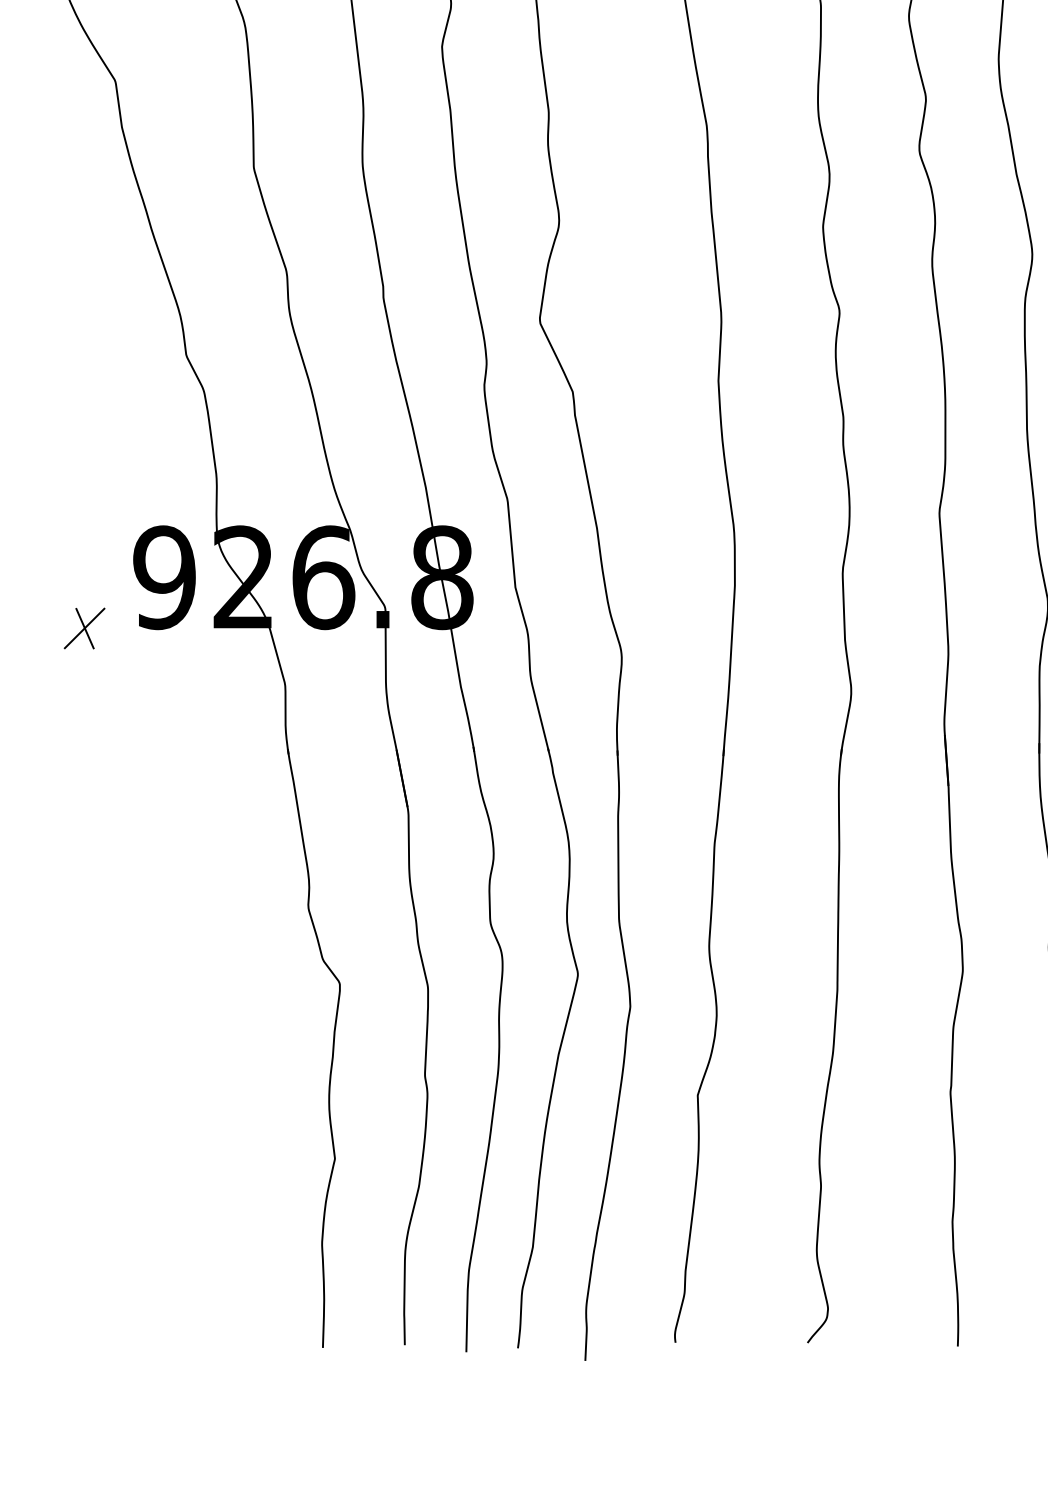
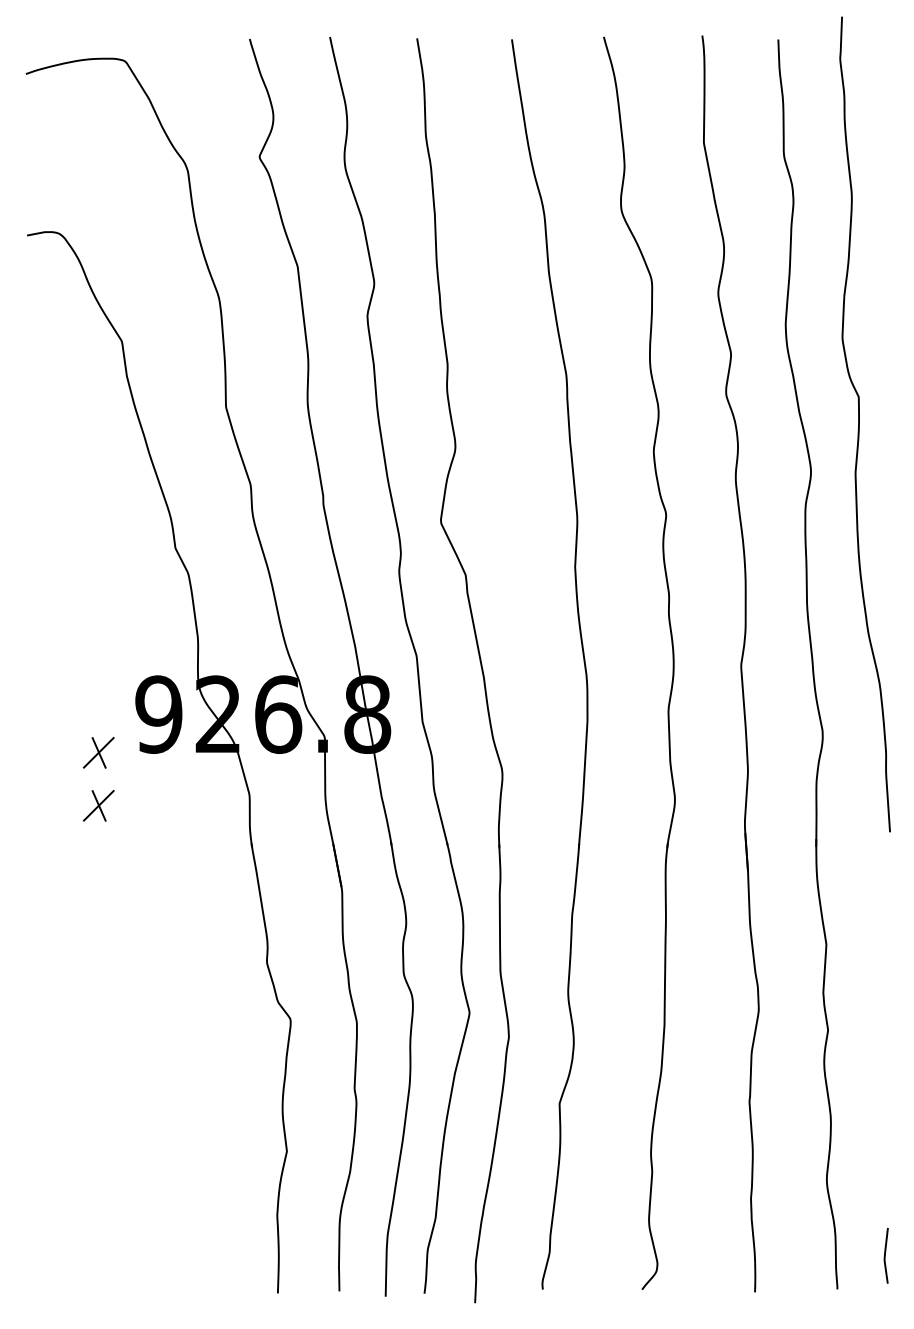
part: (84, 698) -> (98, 805), added

